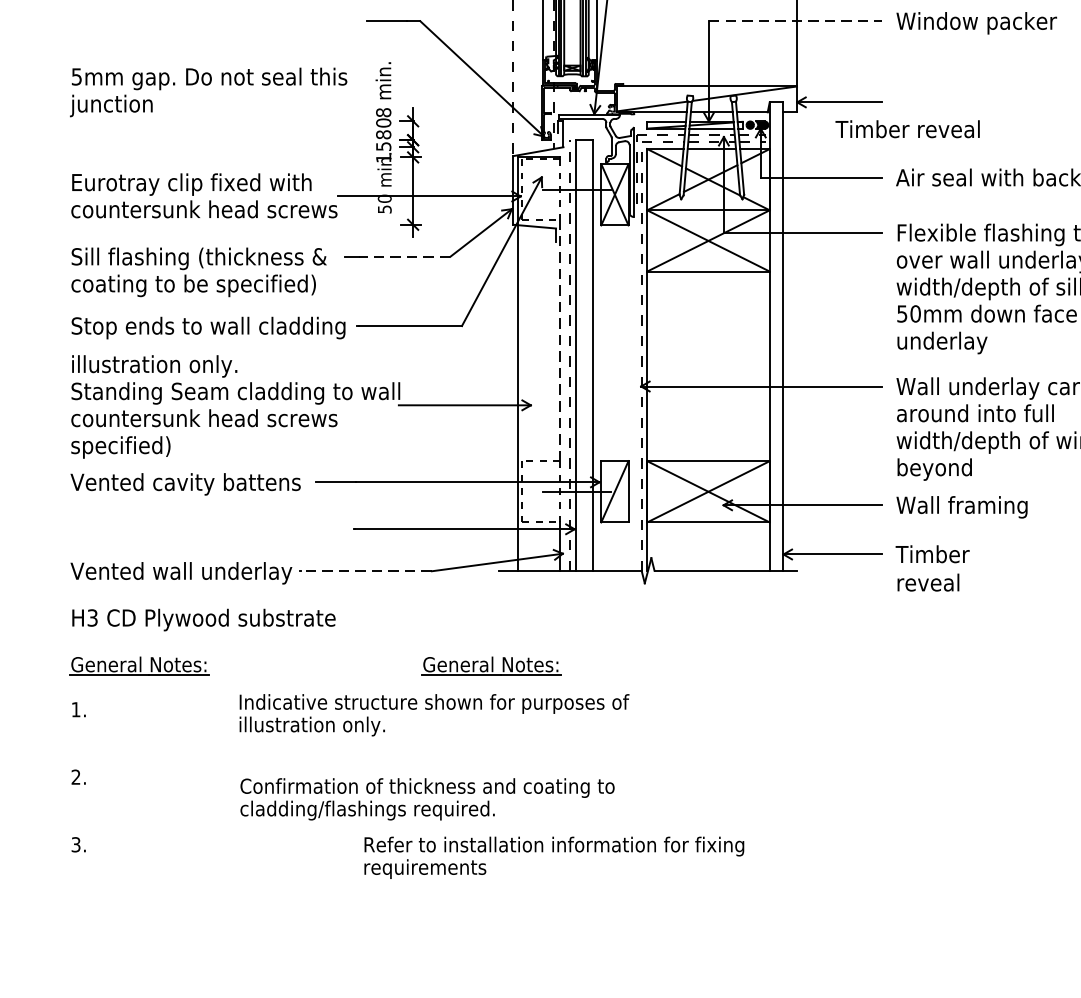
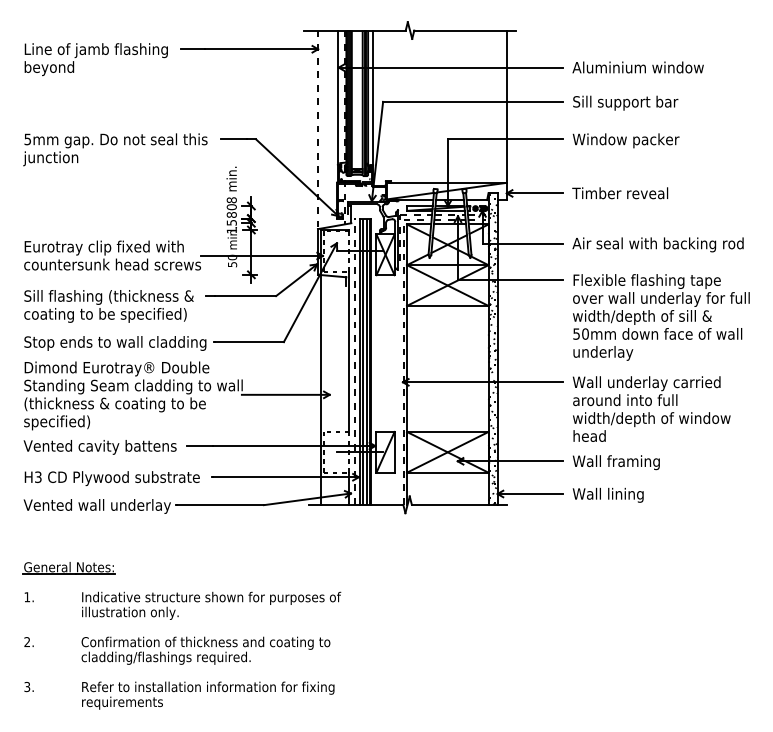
line: (796, 21) -> (506, 139), dashed -> solid
text: (208, 91) -> (115, 149), moved
text: (908, 129) -> (620, 193), moved
line: (404, 257) -> (245, 296), dashed -> solid
hatch: (775, 335) -> (492, 348), added
line: (560, 340) -> (349, 351), dashed -> solid
hatch: (586, 355) -> (366, 361), added
text: (210, 365) -> (116, 368), illustration only. -> Dimond Eurotray® Double
text: (207, 419) -> (114, 404), countersunk head screws -> (thickness & coating to be
text: (935, 469) -> (598, 437), beyond -> head
text: (948, 567) -> (607, 502), Timber reveal -> Wall lining
line: (366, 571) -> (220, 505), dashed -> solid
text: (202, 619) -> (111, 478), moved
part: (490, 666) -> (302, 568), removed
text: (434, 714) -> (211, 605), moved
text: (426, 798) -> (205, 650), moved
text: (554, 857) -> (208, 695), moved

